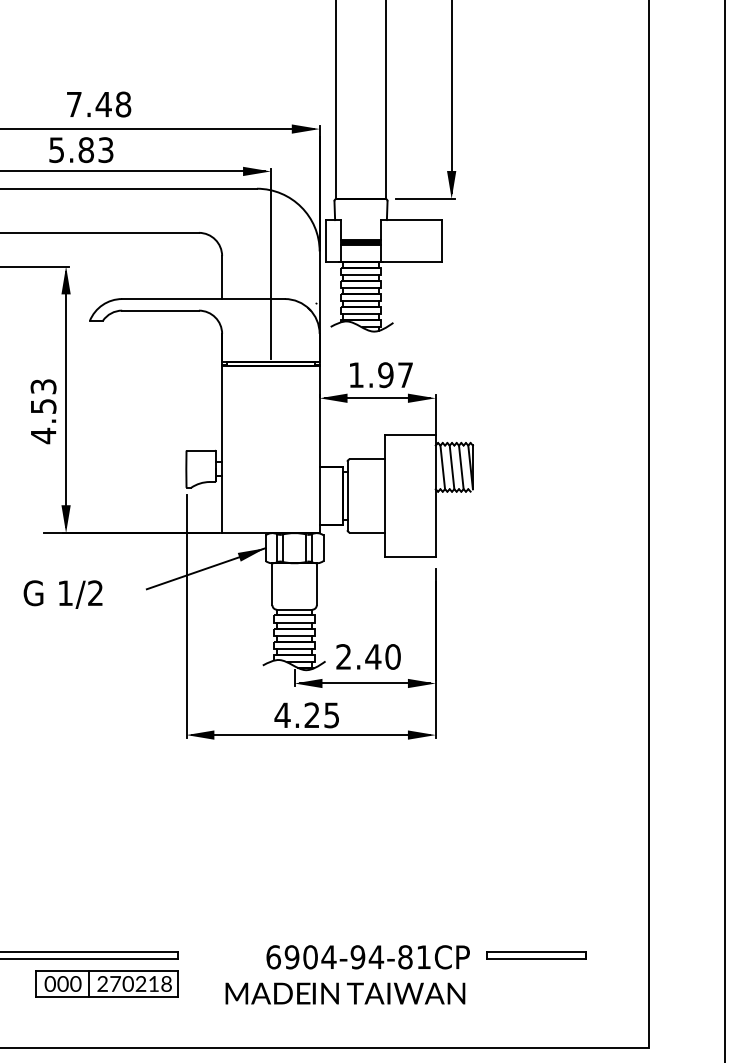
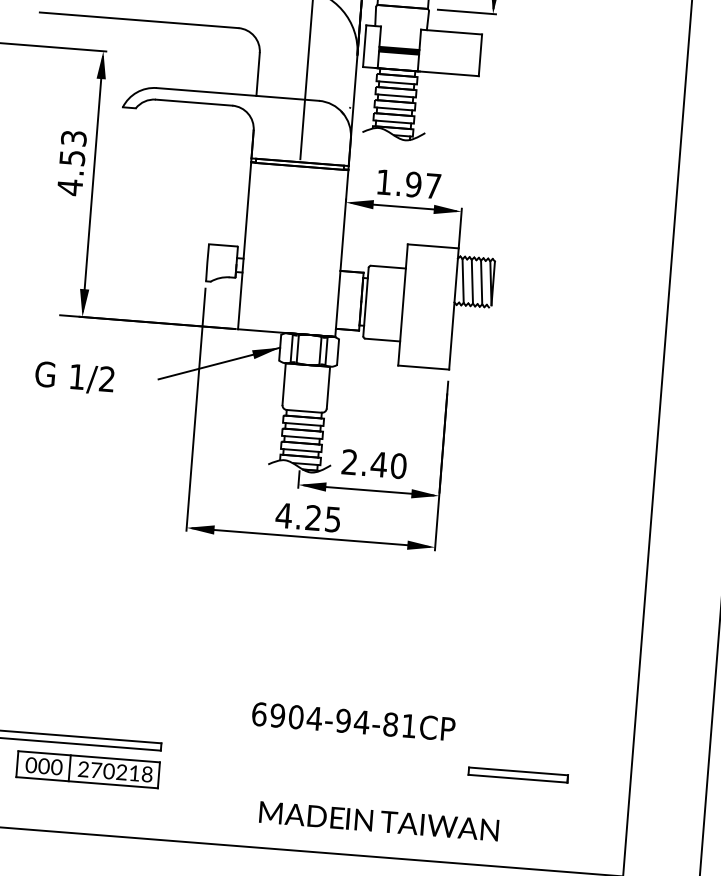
text: (43, 411) -> (71, 163), moved
text: (367, 957) -> (352, 721), moved
text: (345, 993) -> (379, 821), moved

